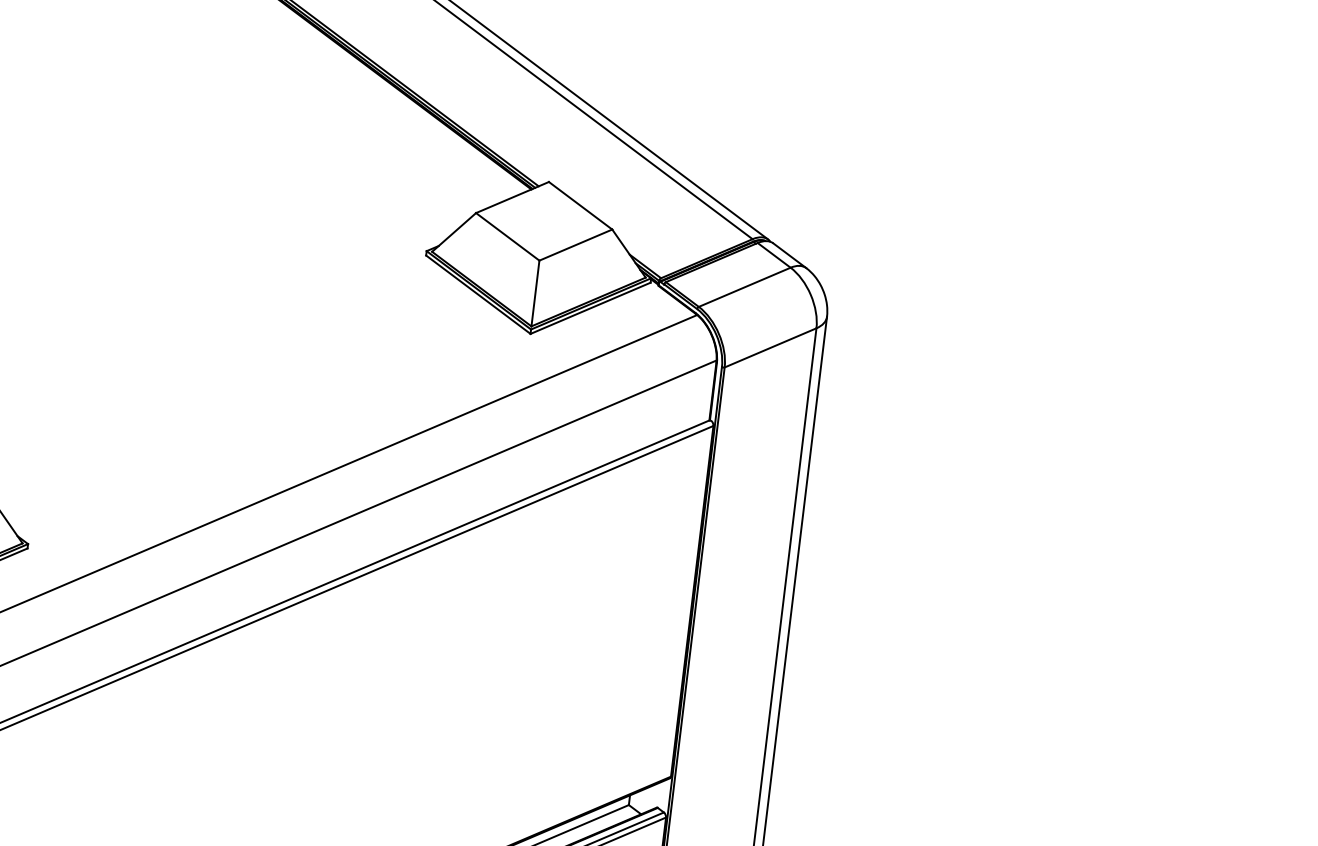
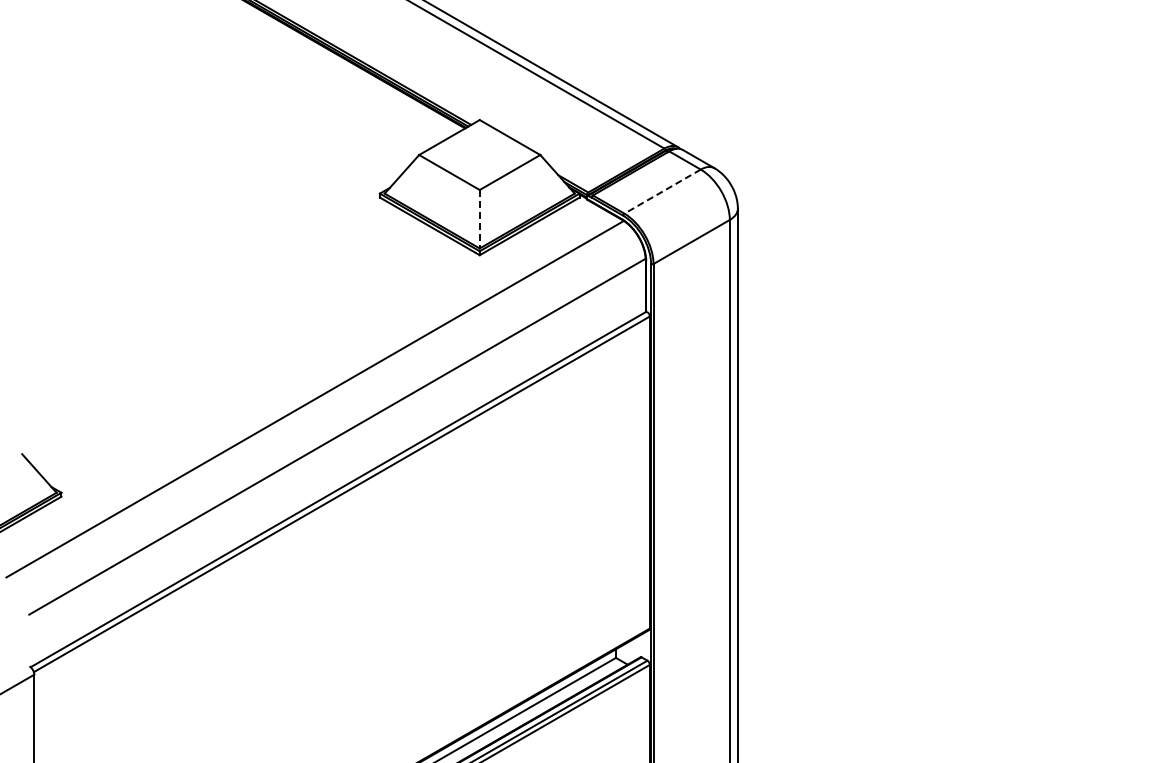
line: (744, 287) -> (662, 191), solid -> dashed
line: (535, 293) -> (479, 219), solid -> dashed

